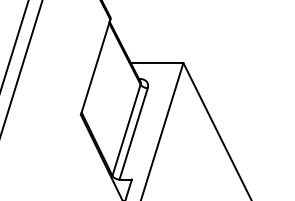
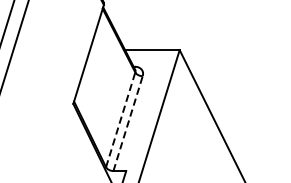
line: (126, 130) -> (120, 120), solid -> dashed
line: (133, 133) -> (127, 123), solid -> dashed

